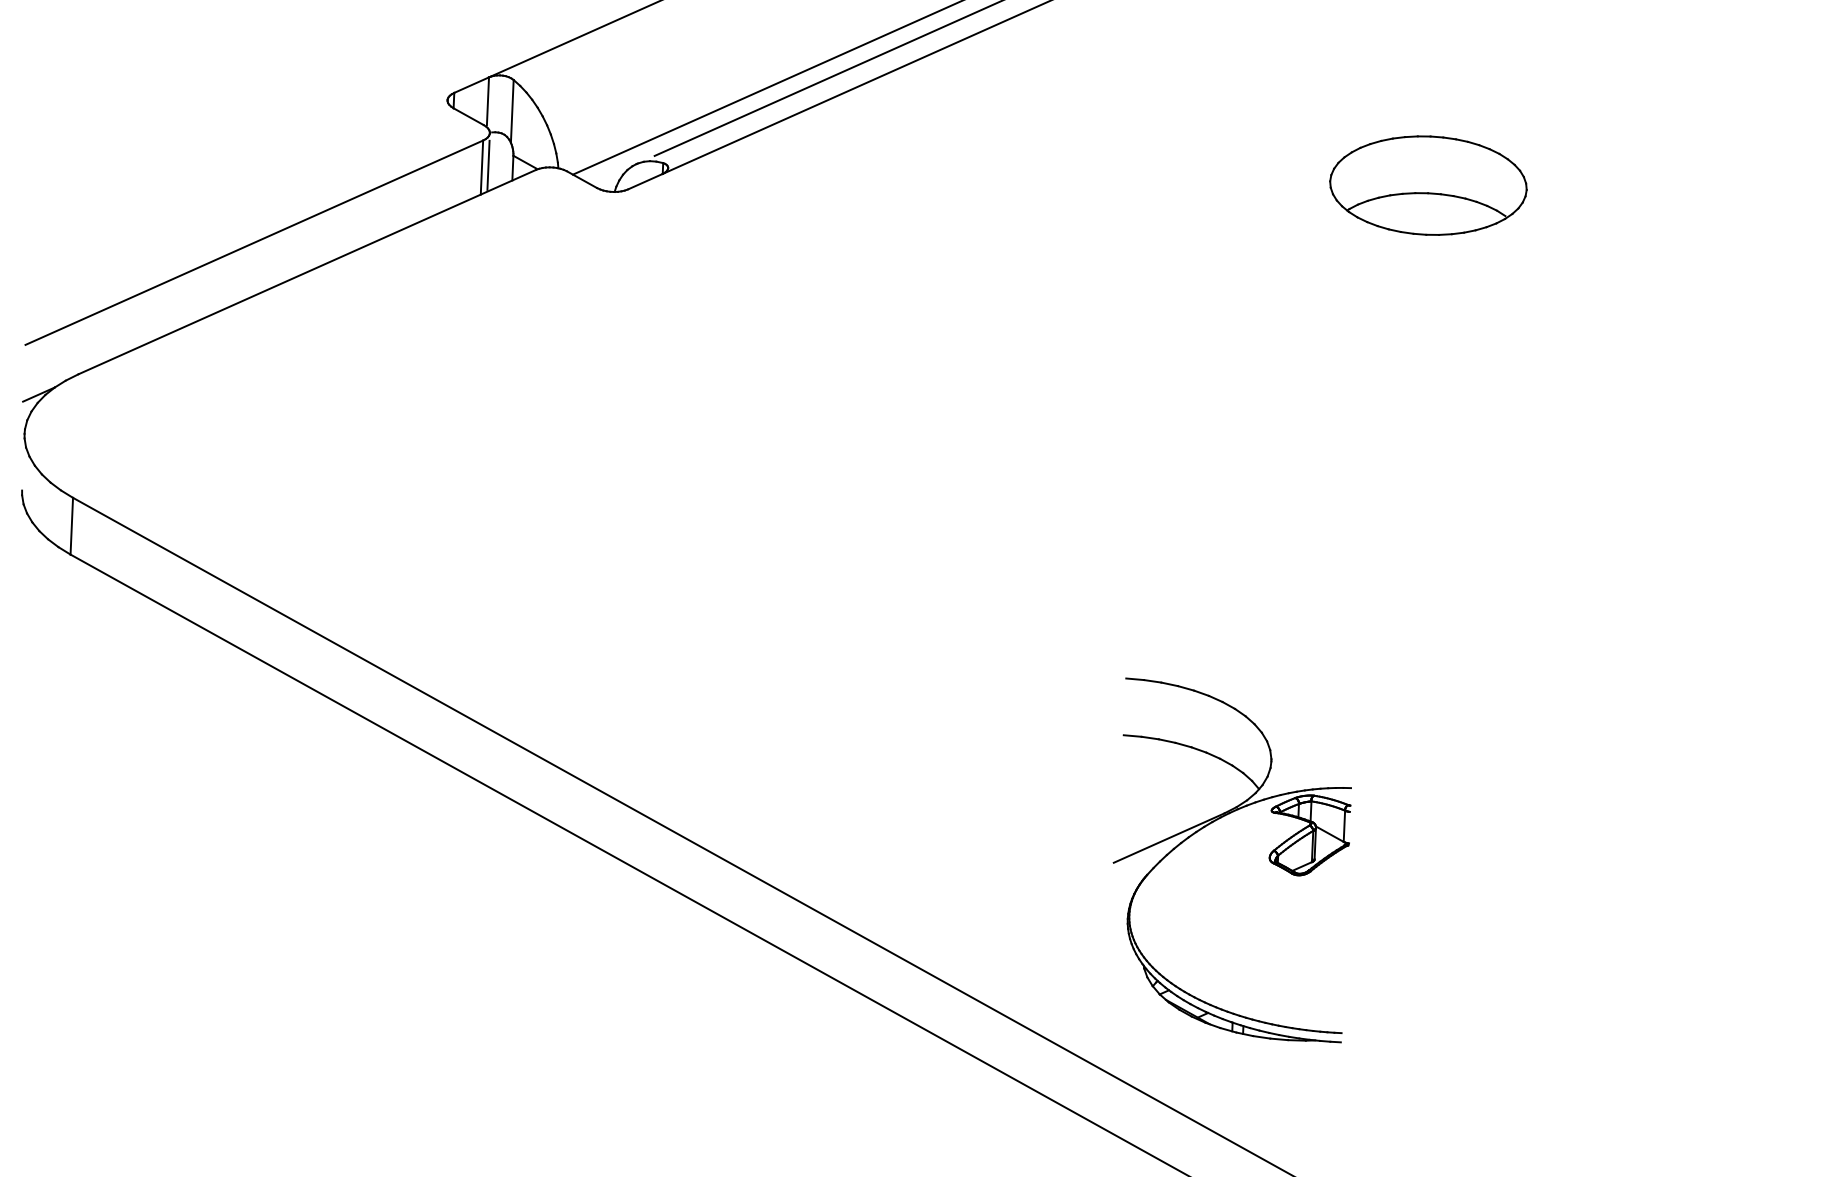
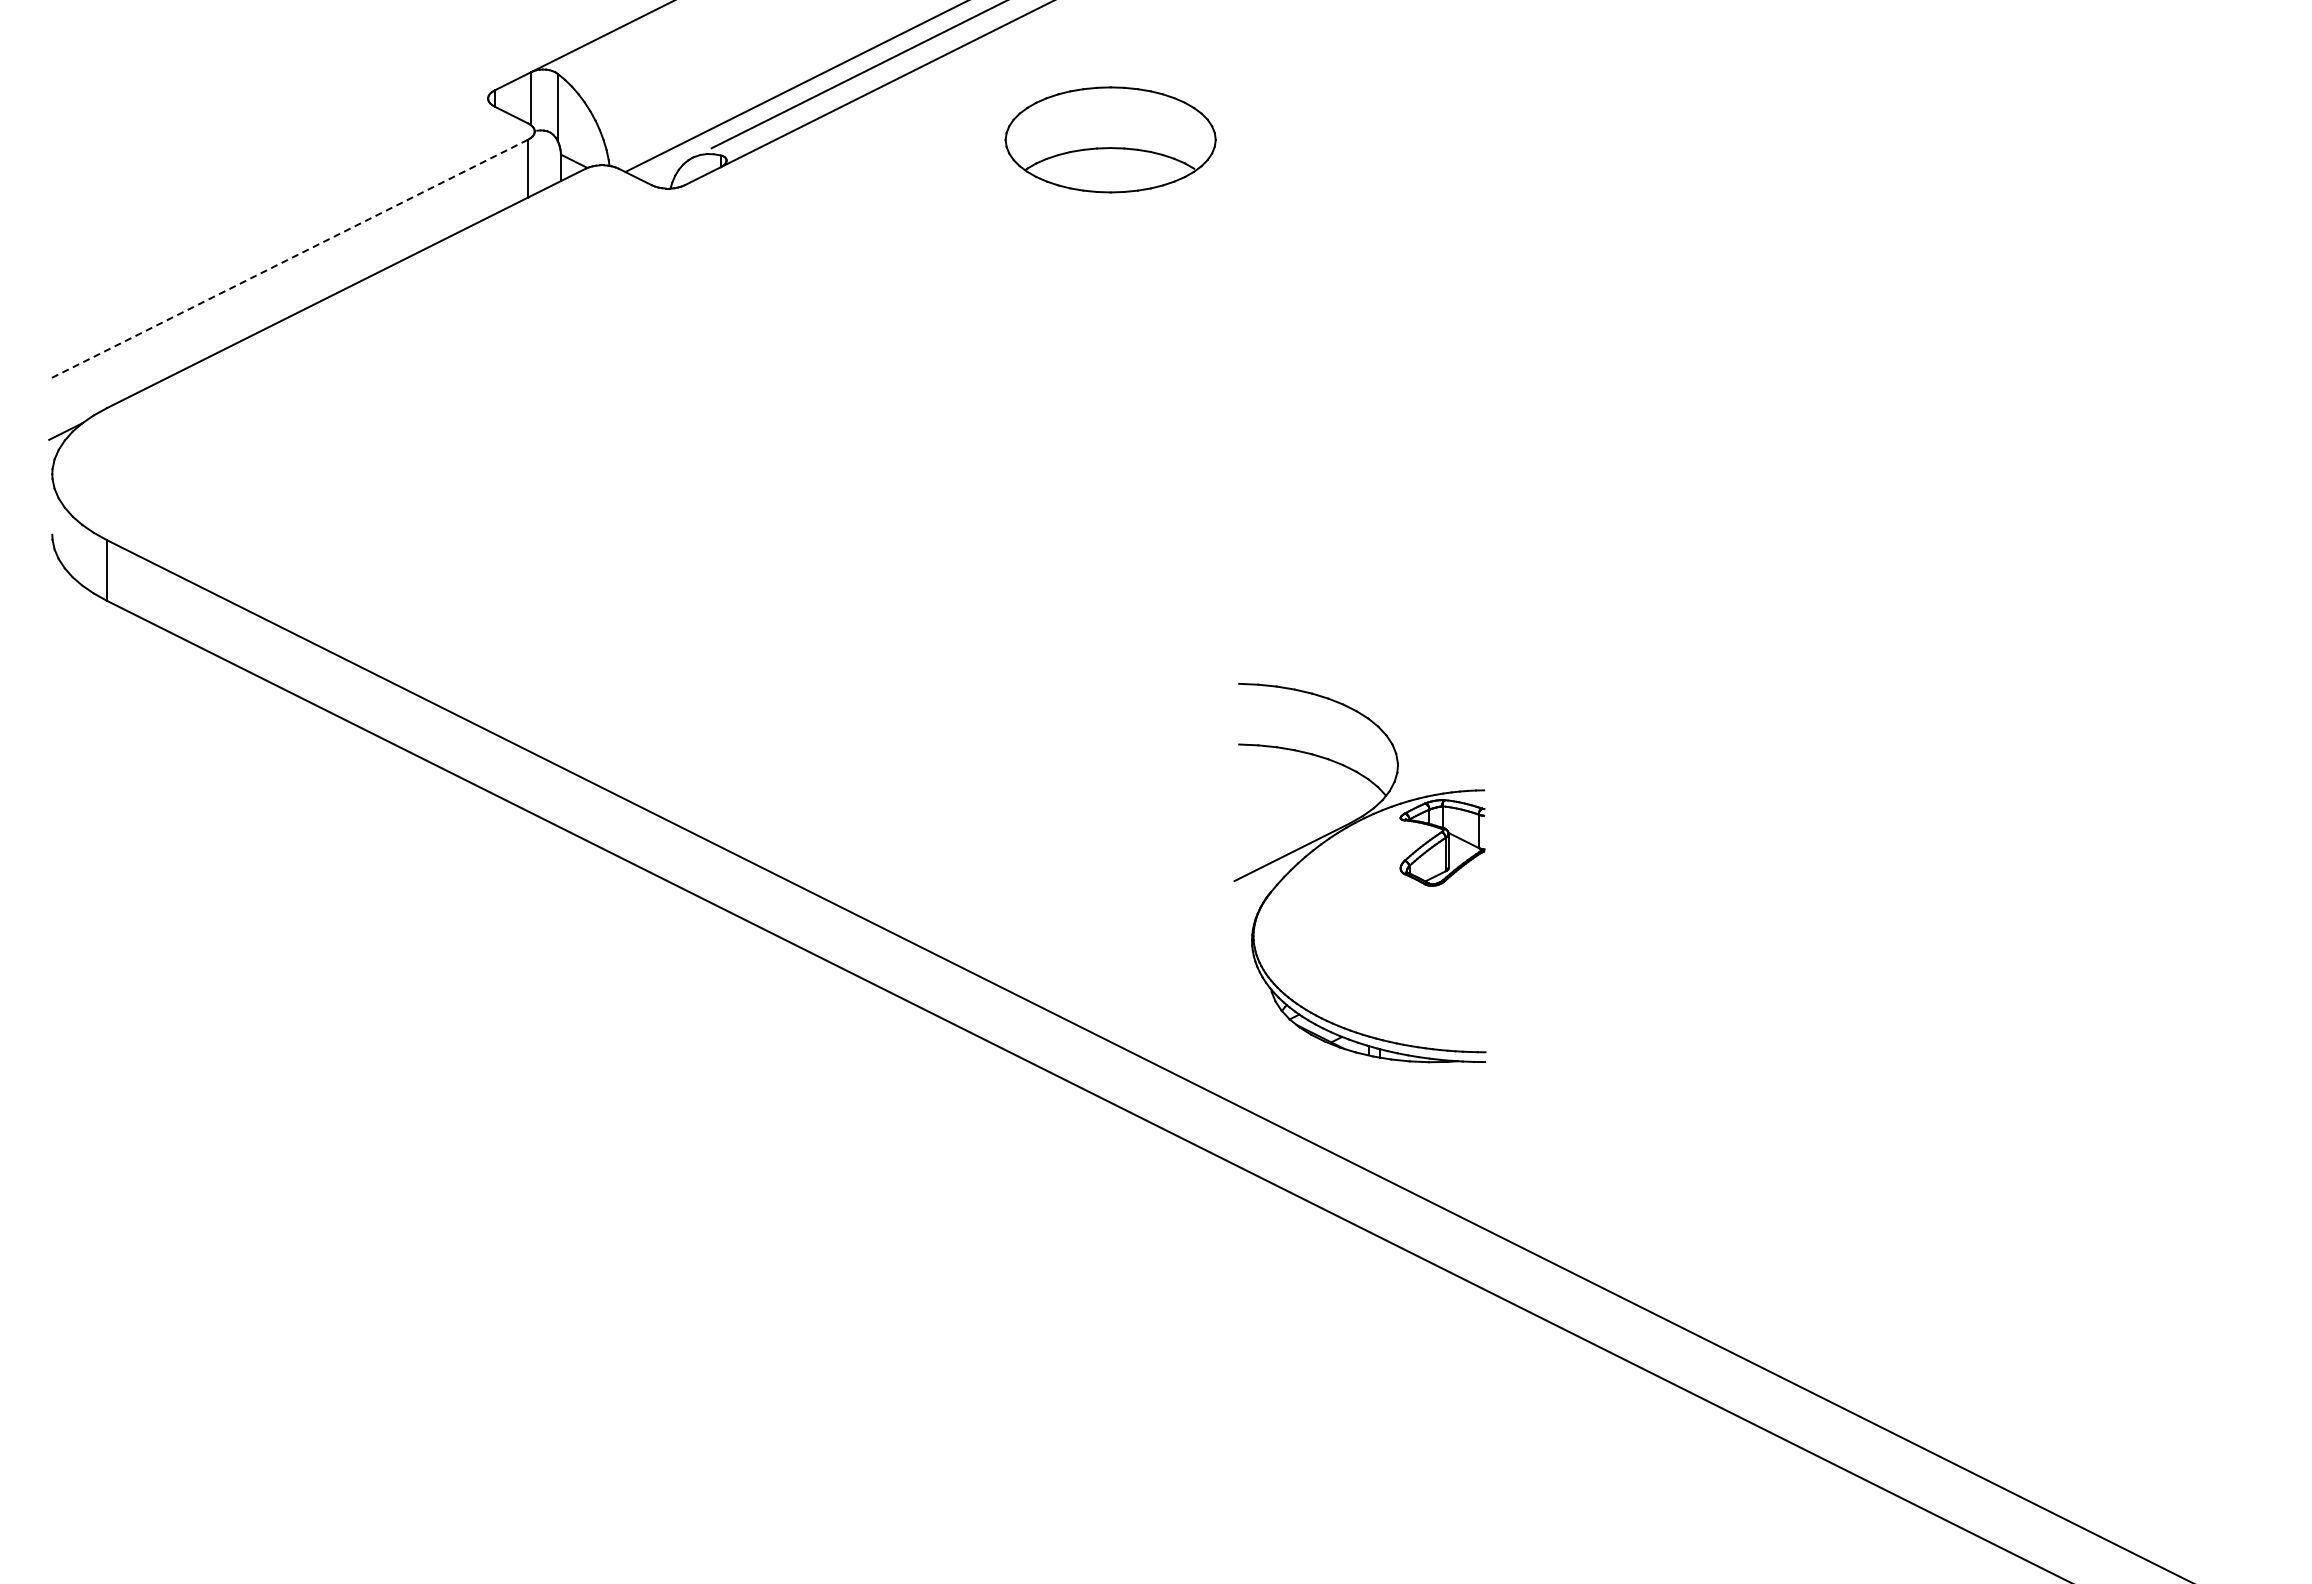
line: (488, 164) -> (534, 165), removed
part: (1428, 185) -> (1110, 139), moved
line: (254, 242) -> (288, 259), solid -> dashed

